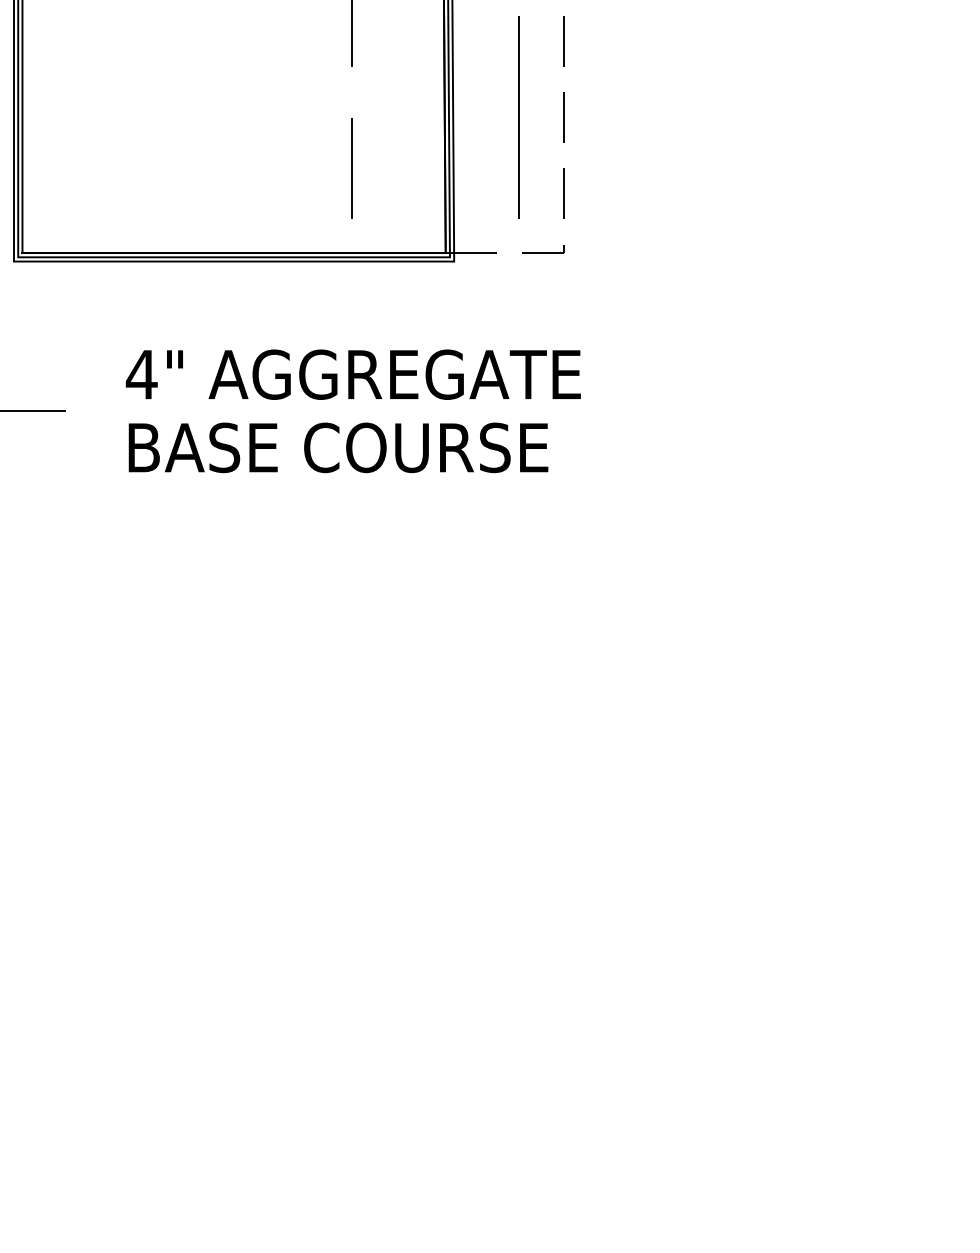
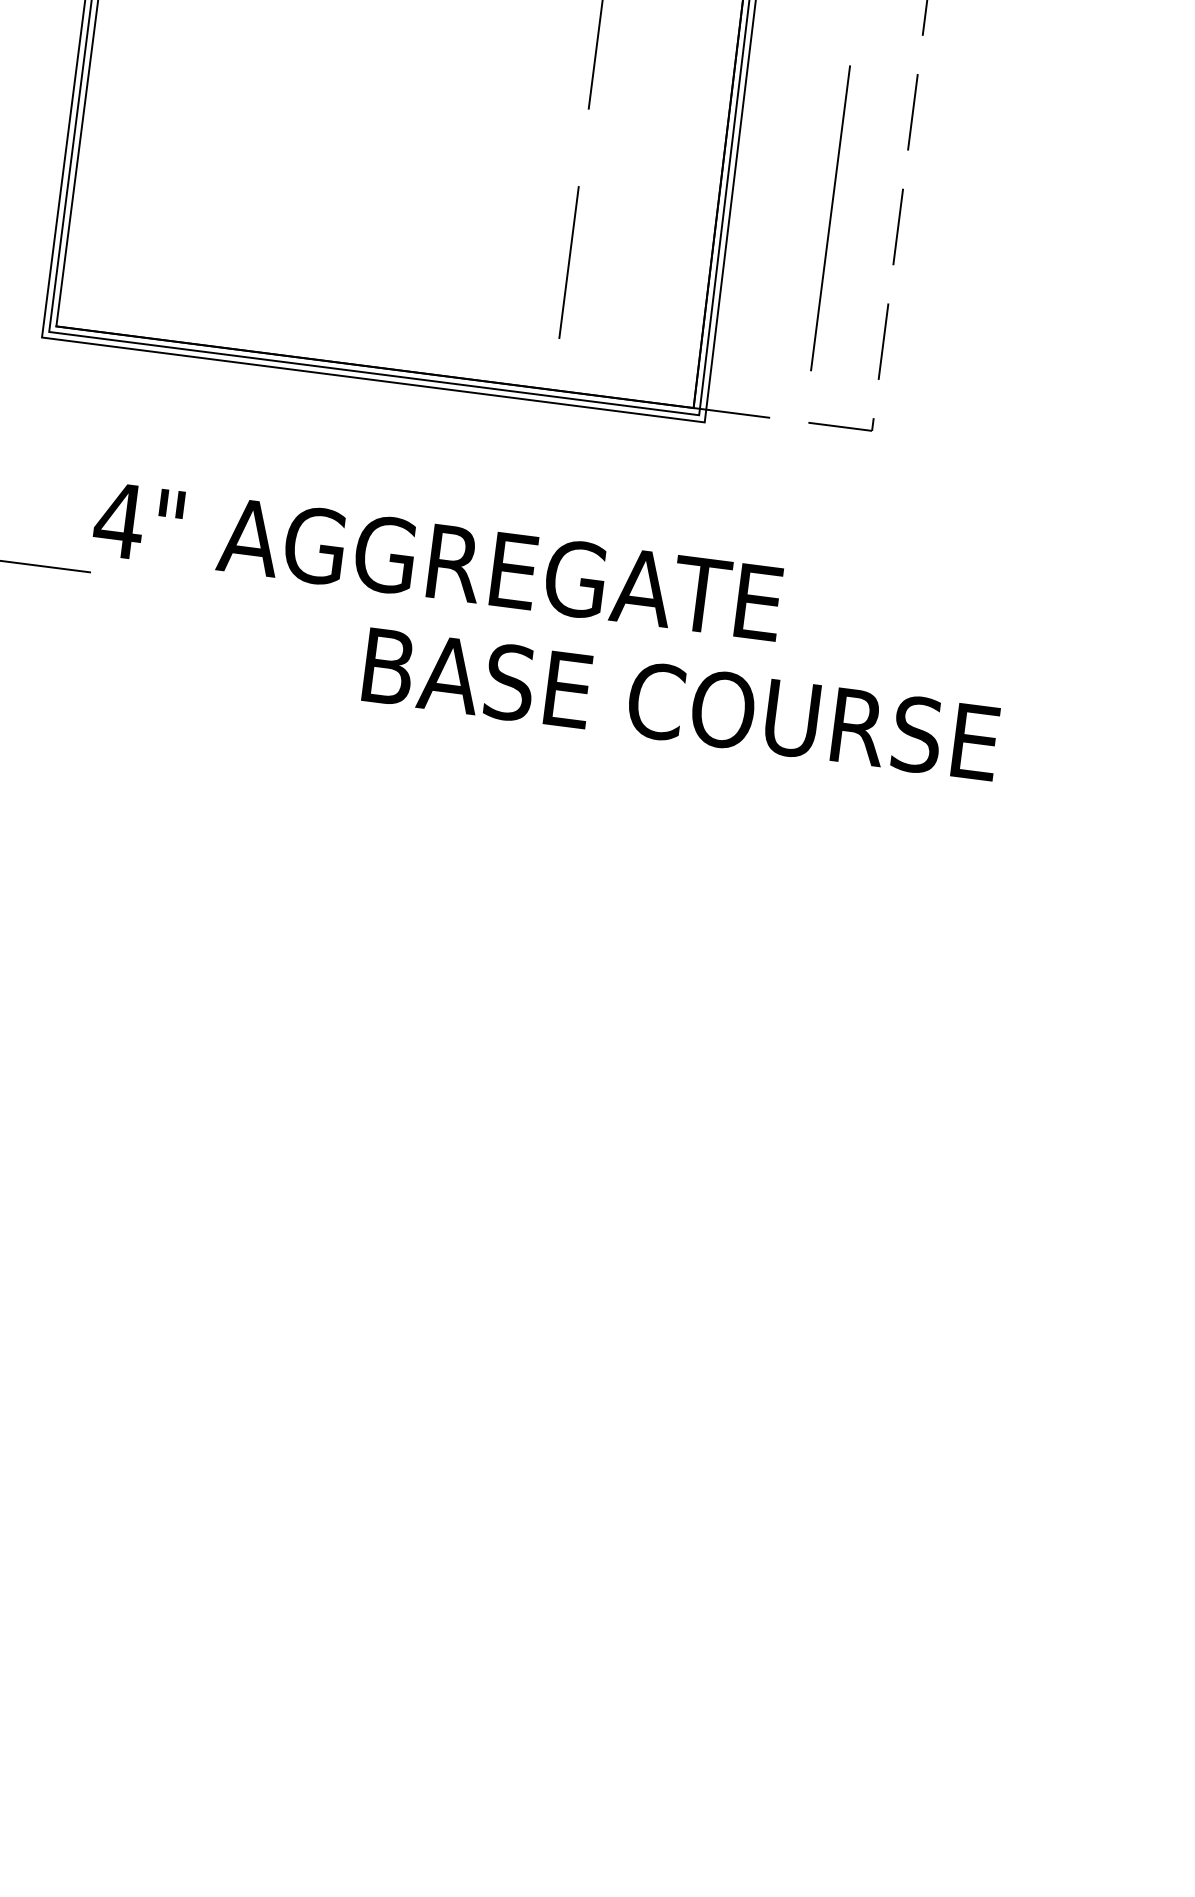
text: (352, 374) -> (436, 560), moved
text: (338, 447) -> (681, 703), moved

